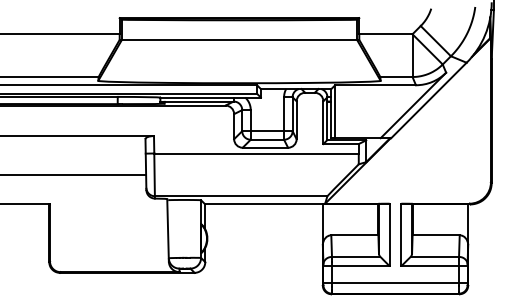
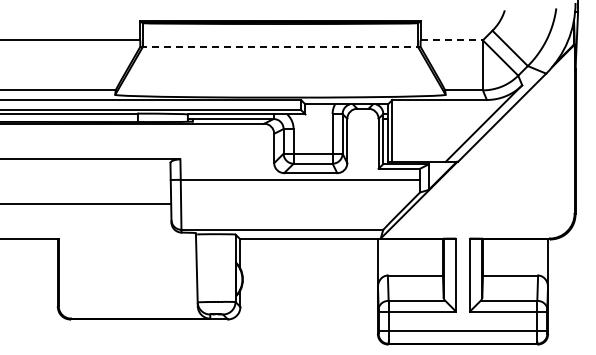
line: (386, 34) -> (452, 40), solid -> dashed
line: (239, 39) -> (280, 46), solid -> dashed

